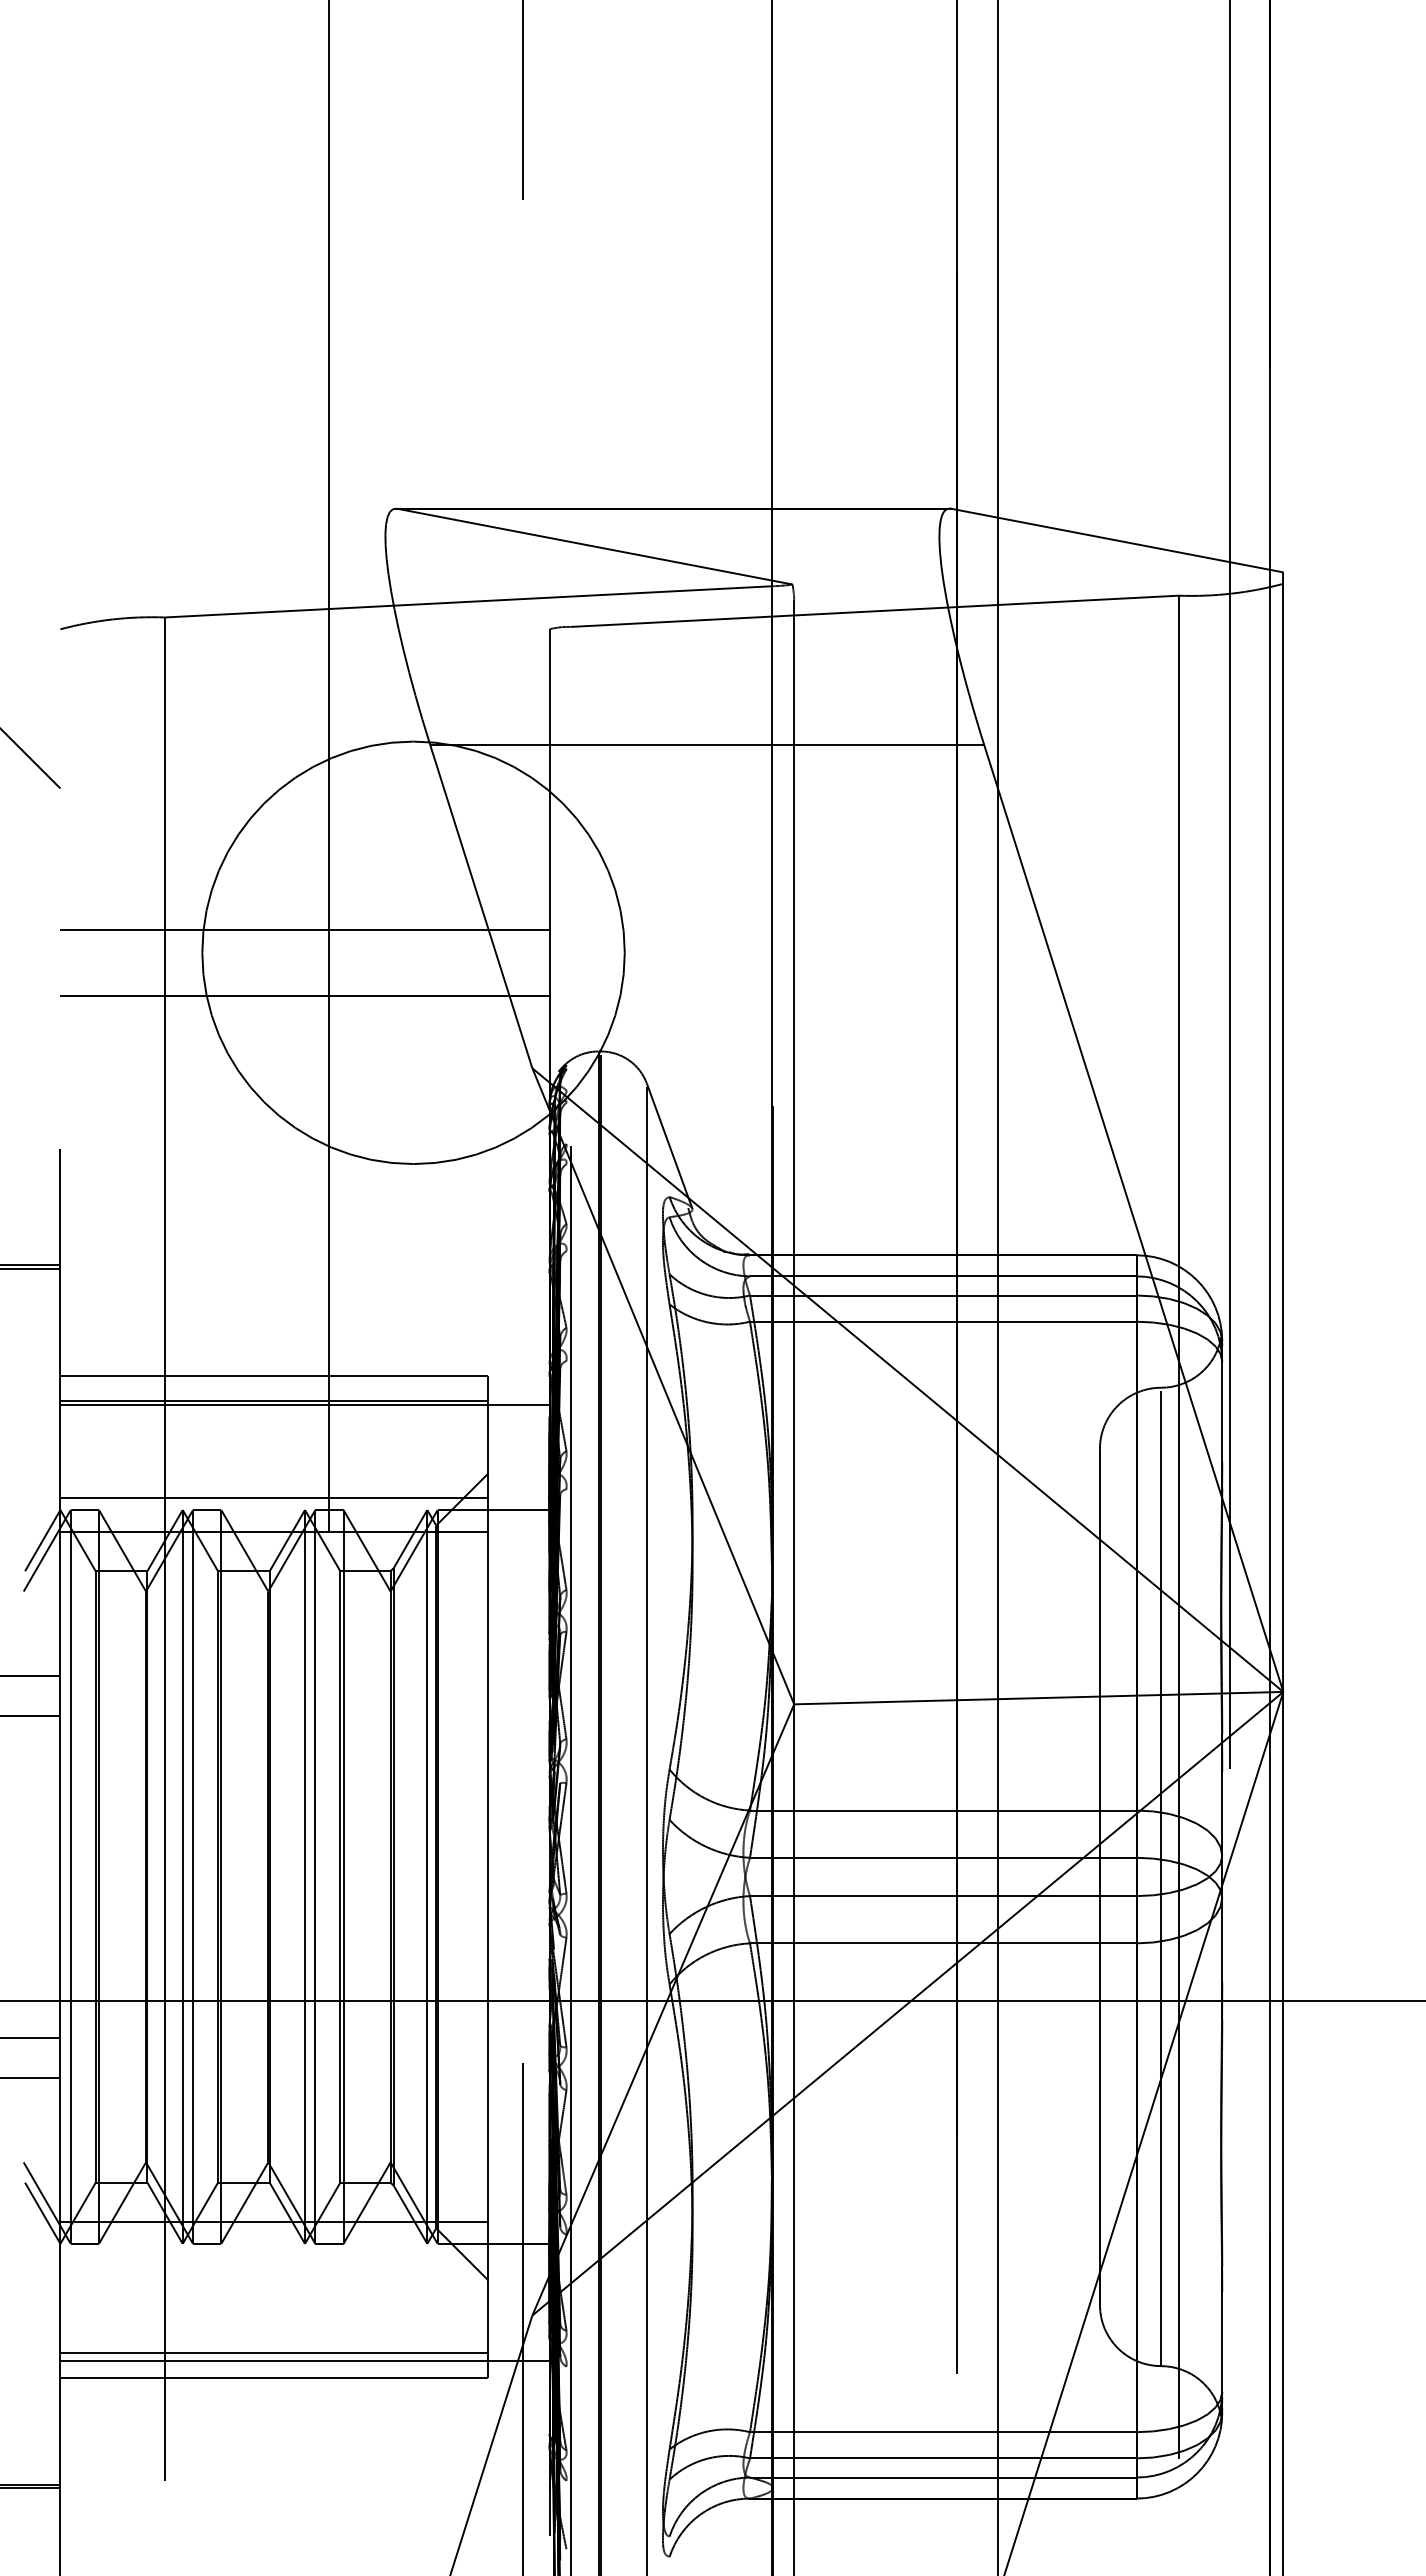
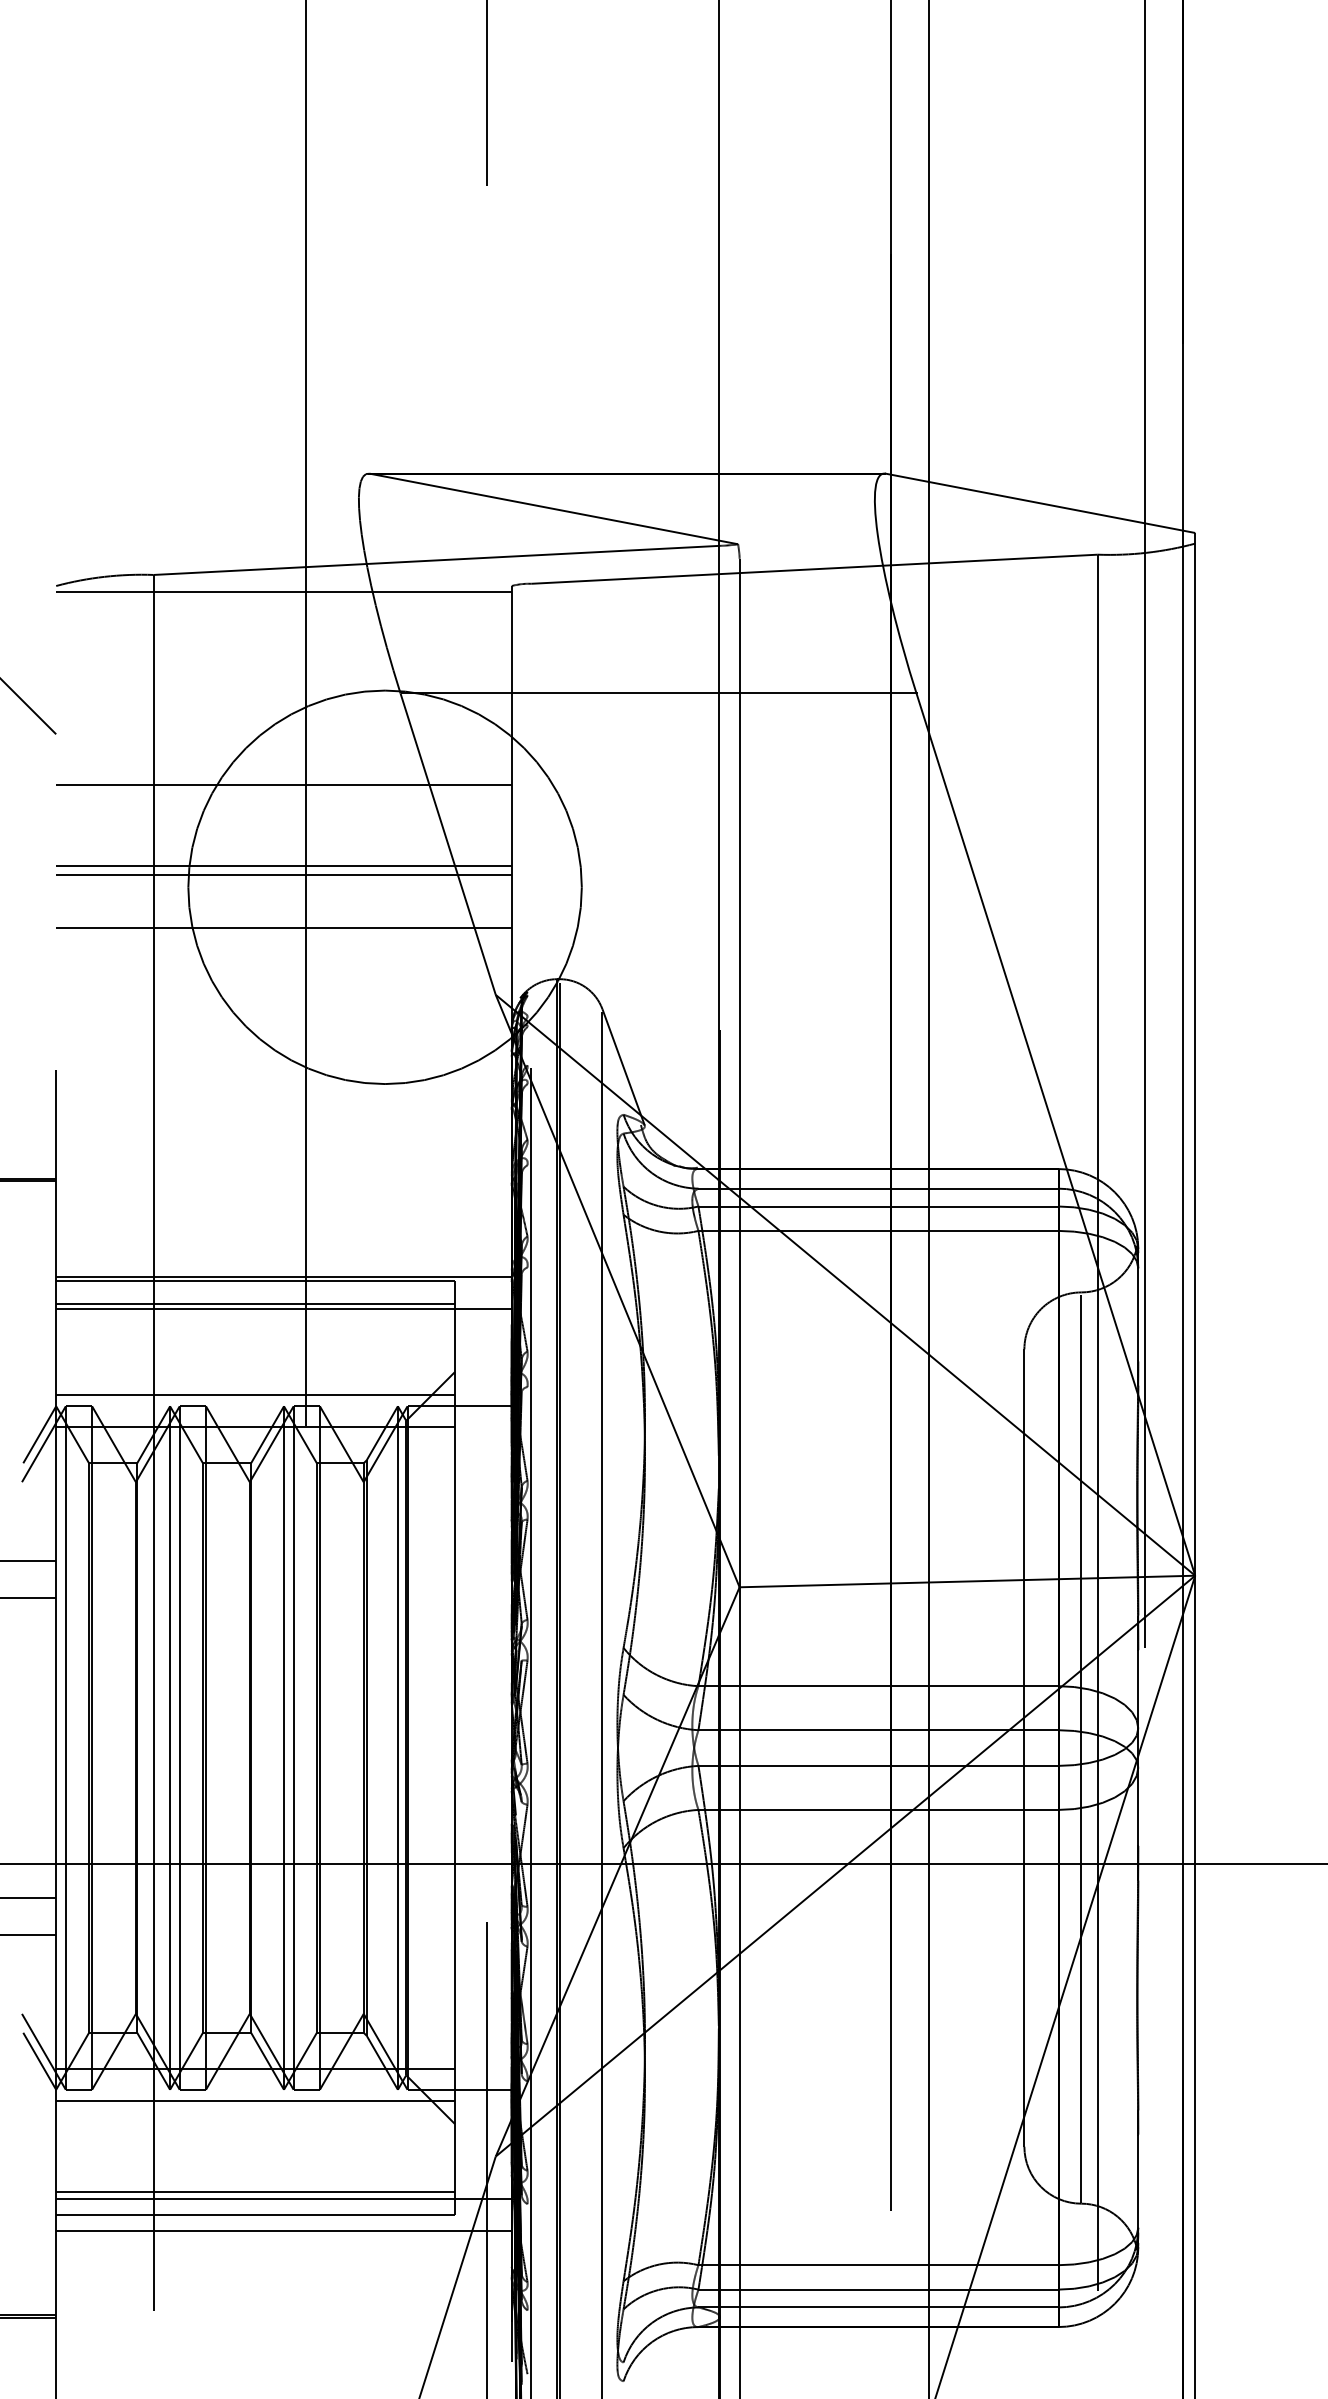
line: (304, 636) -> (283, 592), added
line: (304, 843) -> (283, 785), added
line: (304, 939) -> (283, 874), added
line: (304, 1370) -> (283, 1276), added
line: (274, 2255) -> (255, 2100), added
line: (304, 2395) -> (283, 2231), added

